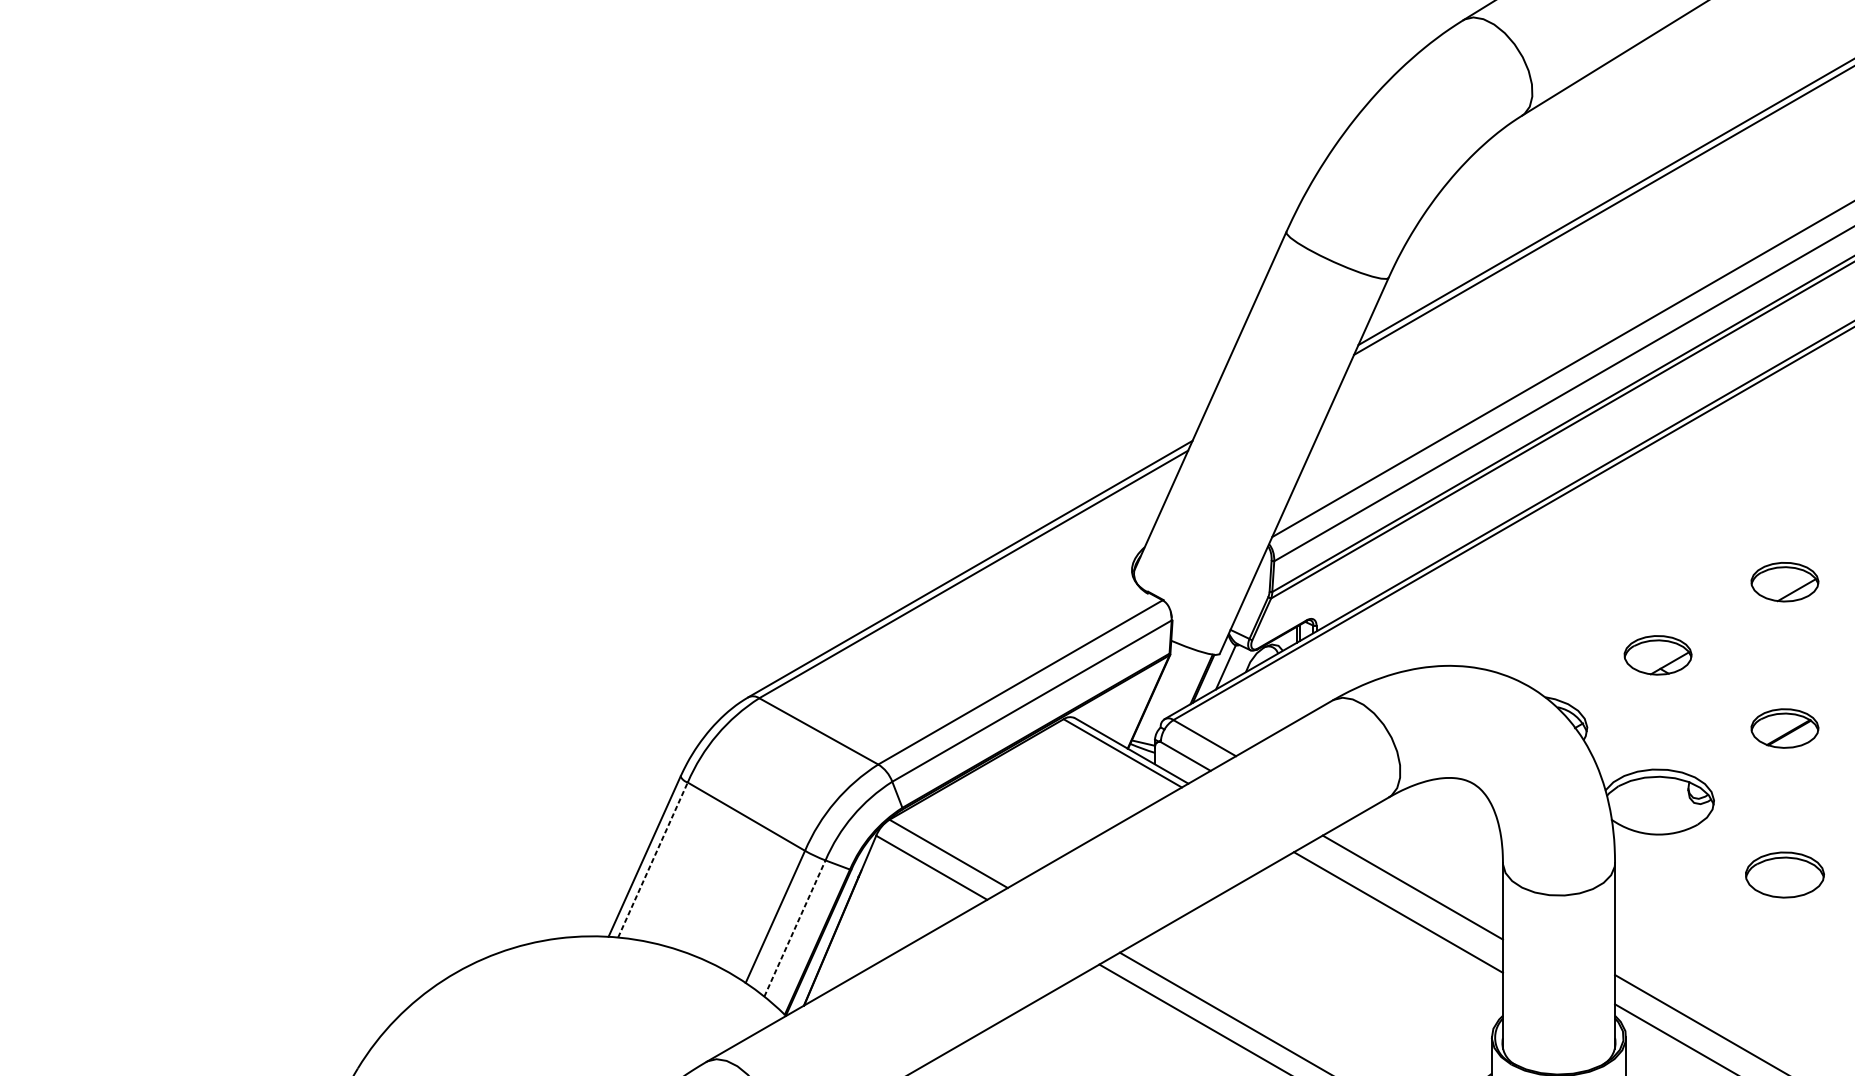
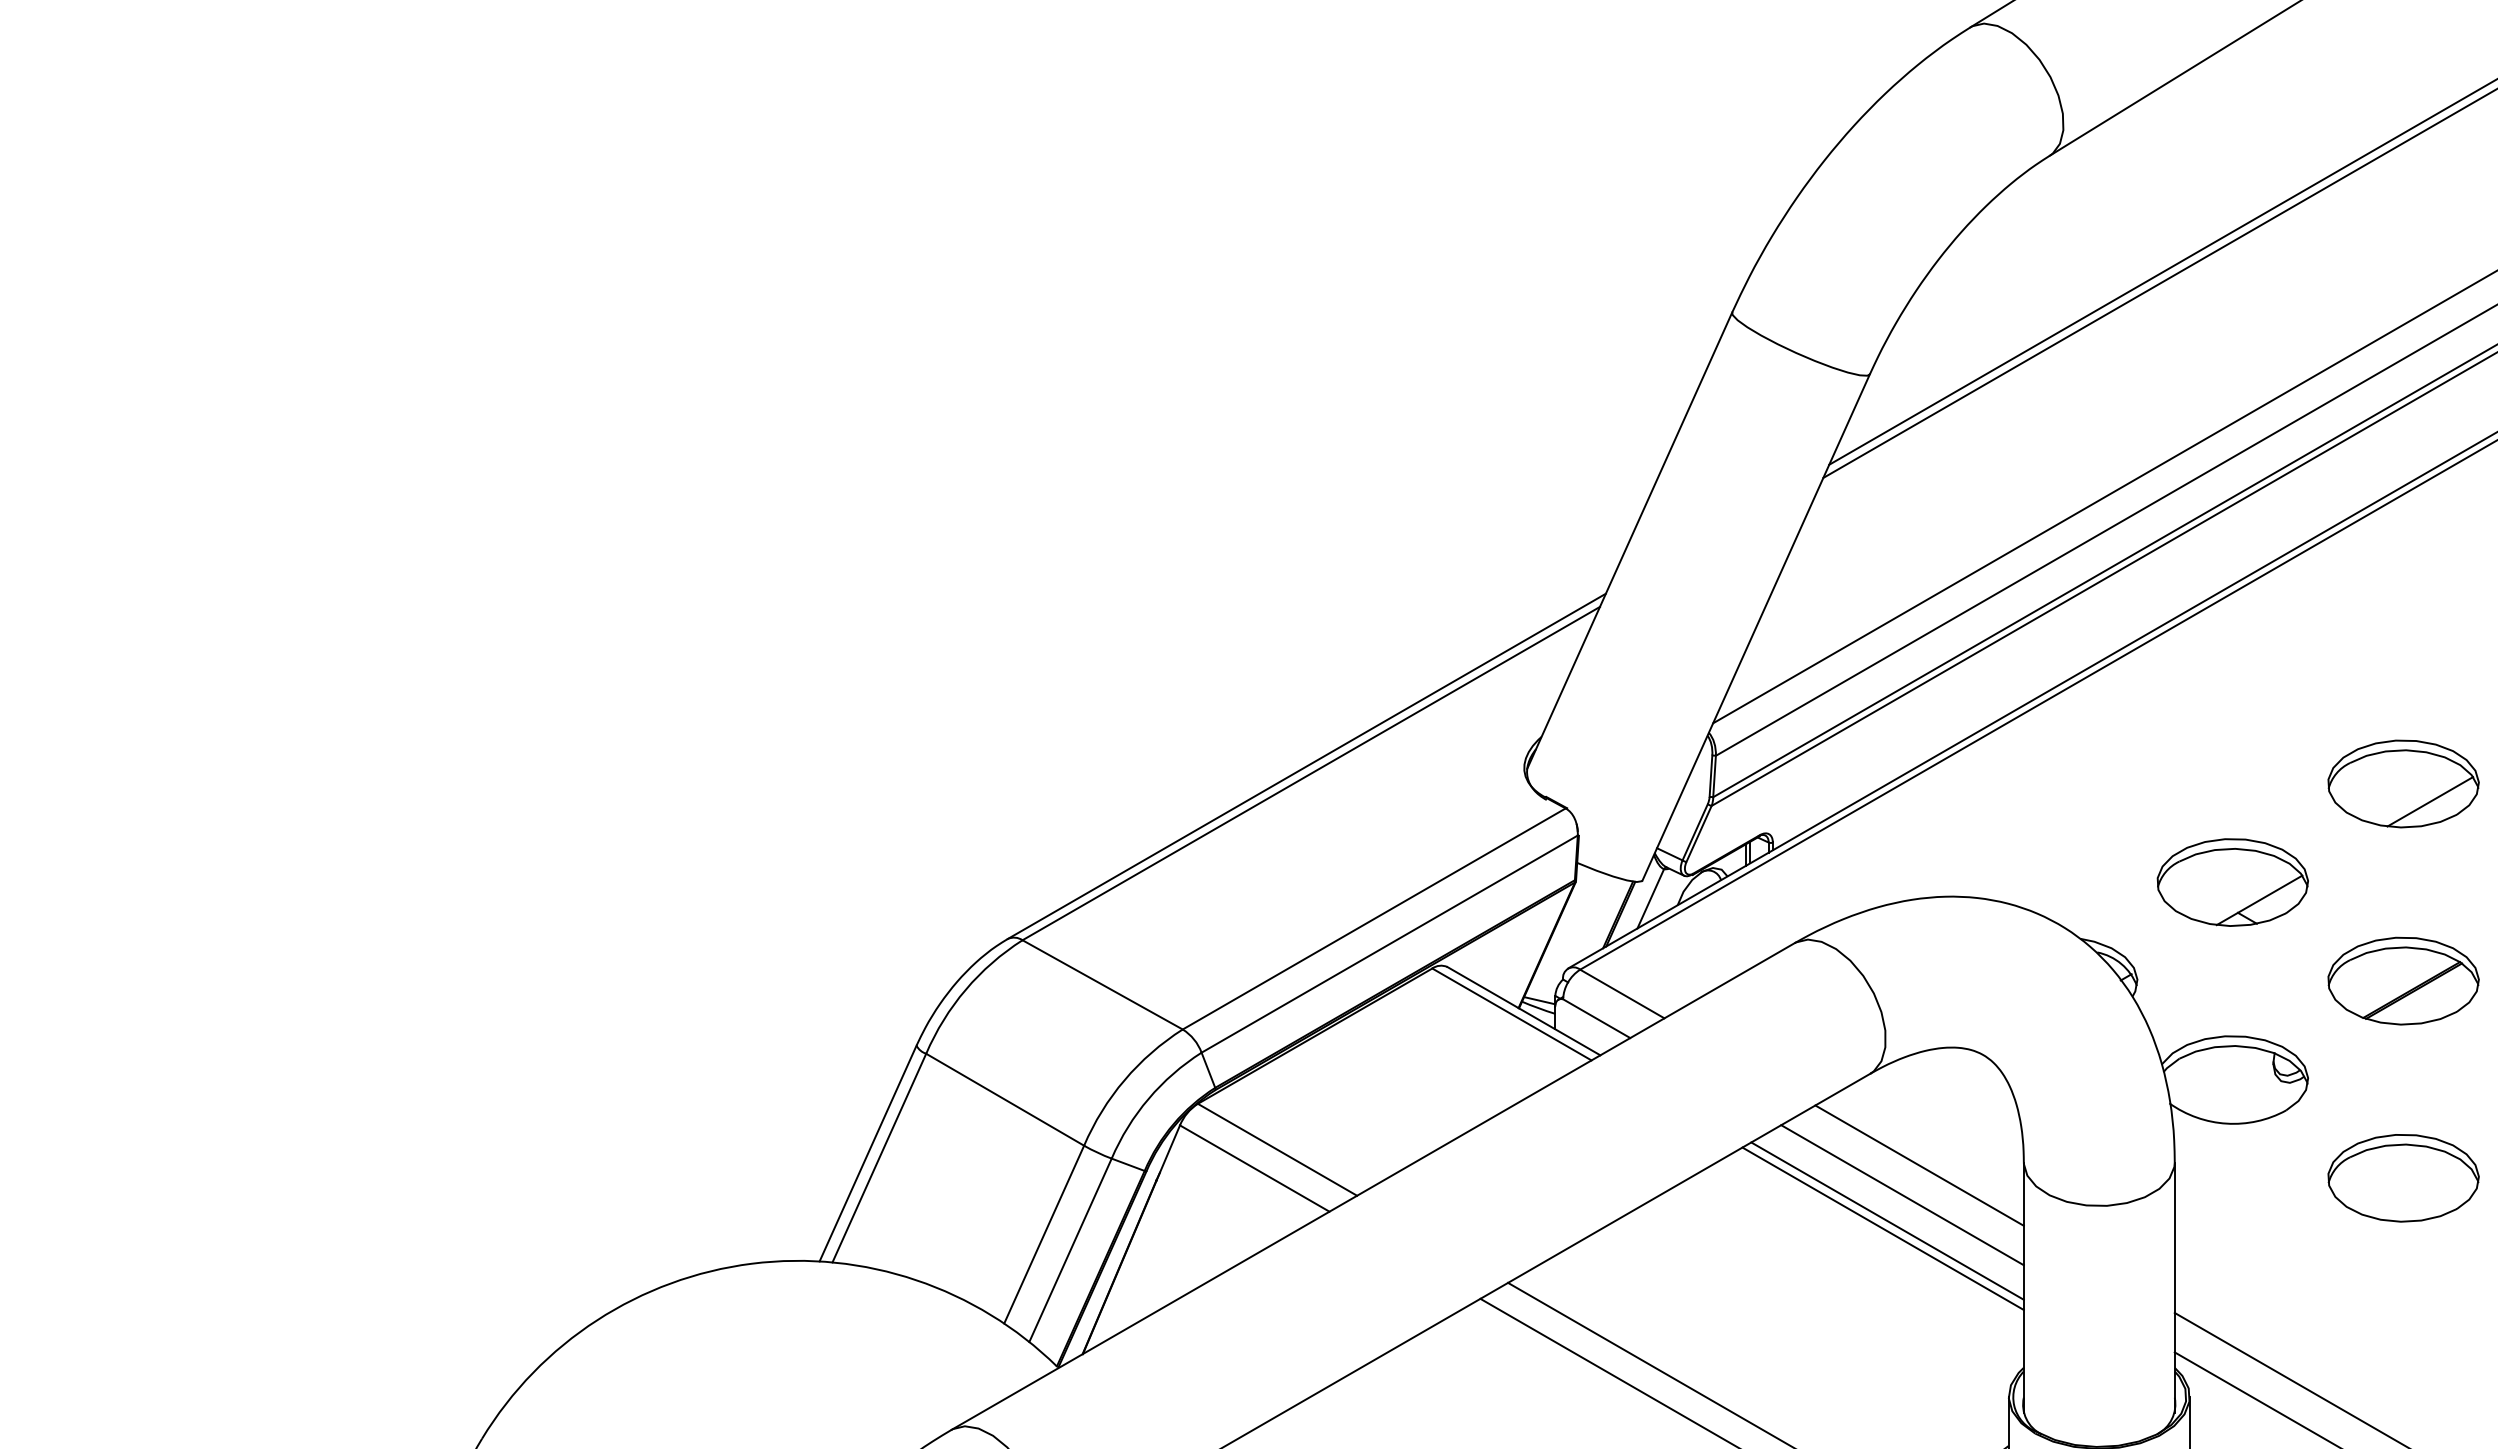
part: (1784, 581) -> (2403, 783), size x1.67
part: (1657, 655) -> (2232, 882), size x1.67
part: (1784, 728) -> (2403, 980), size x1.67
line: (653, 859) -> (879, 1157), dashed -> solid
line: (1425, 865) -> (1919, 1165), added
part: (1784, 875) -> (2403, 1178), size x1.43
line: (1401, 906) -> (1887, 1220), added
line: (794, 928) -> (1070, 1250), dashed -> solid

